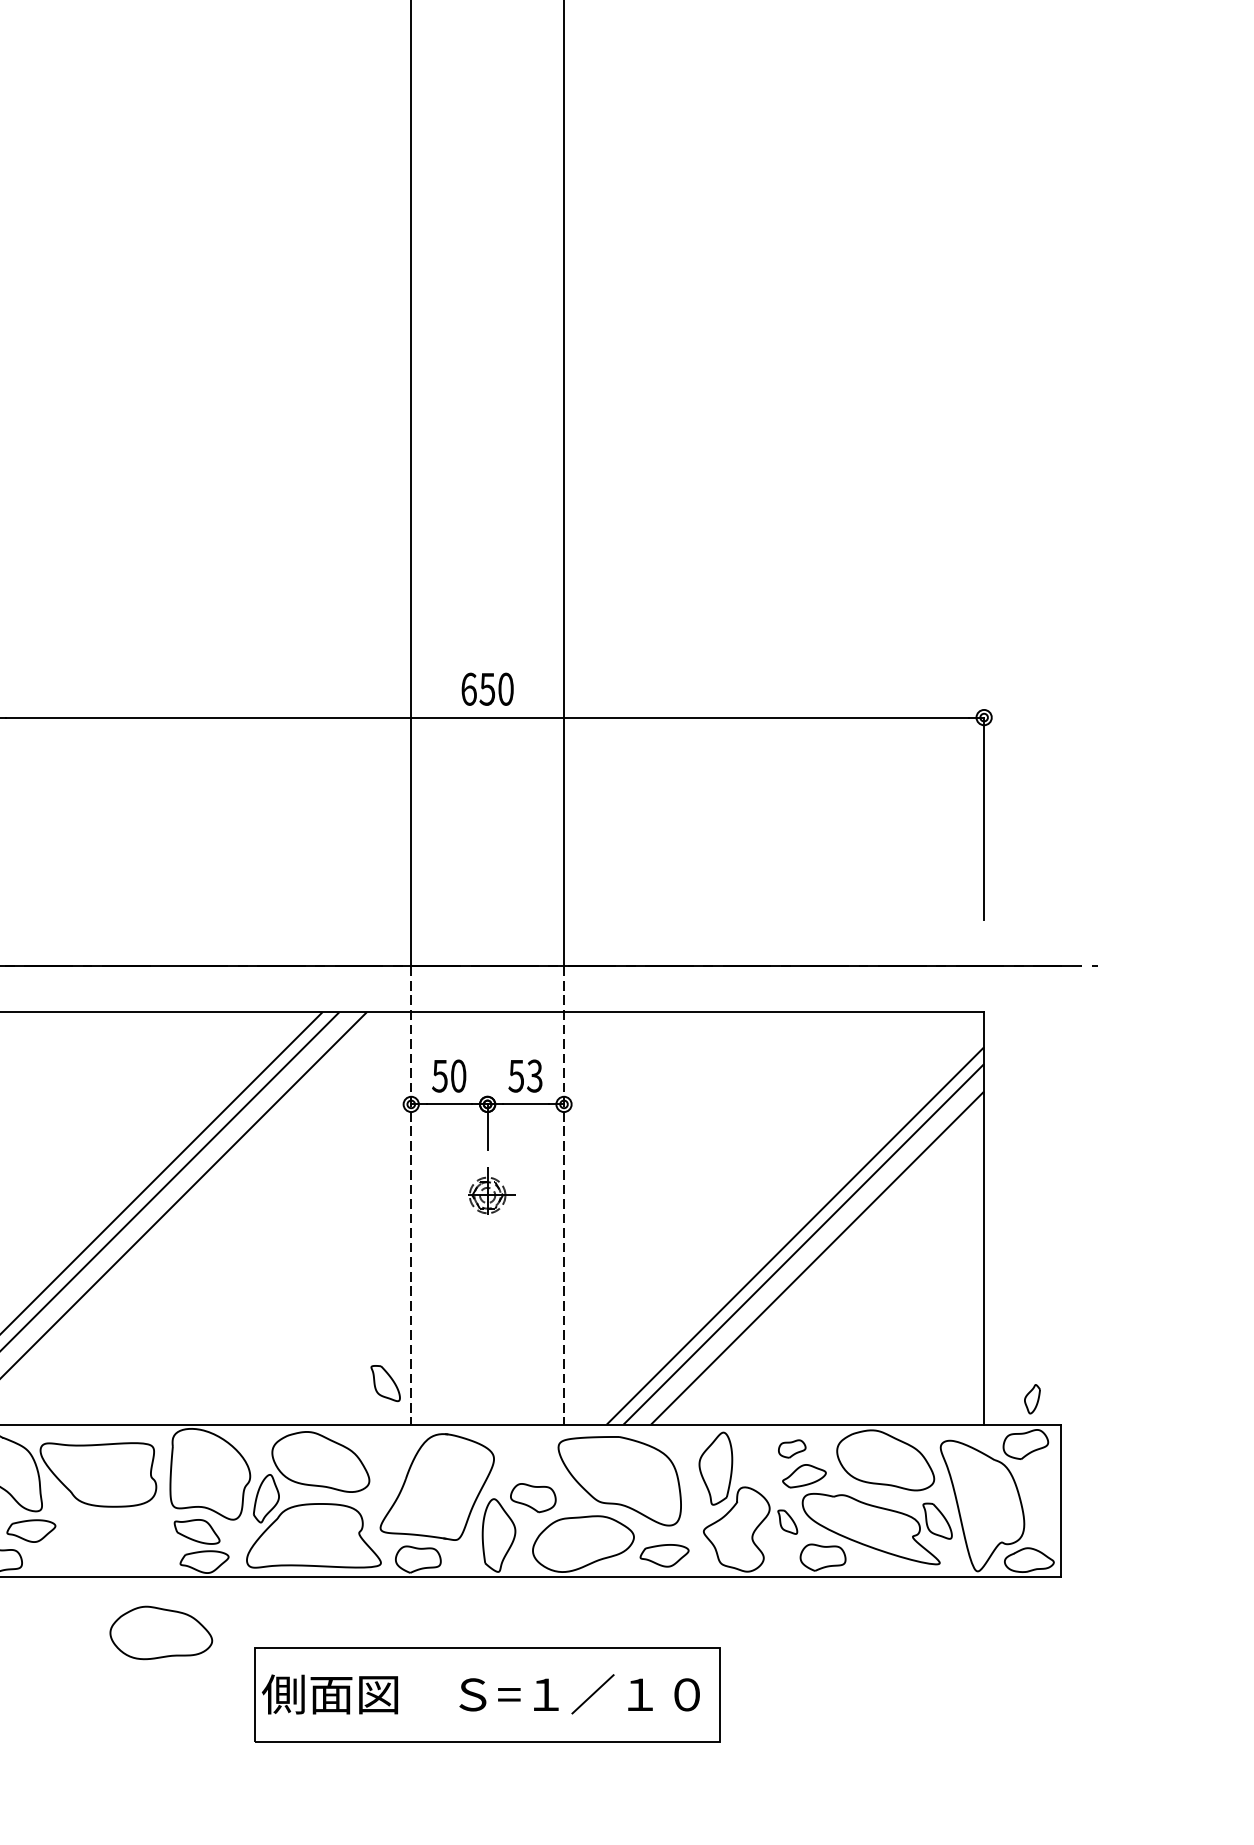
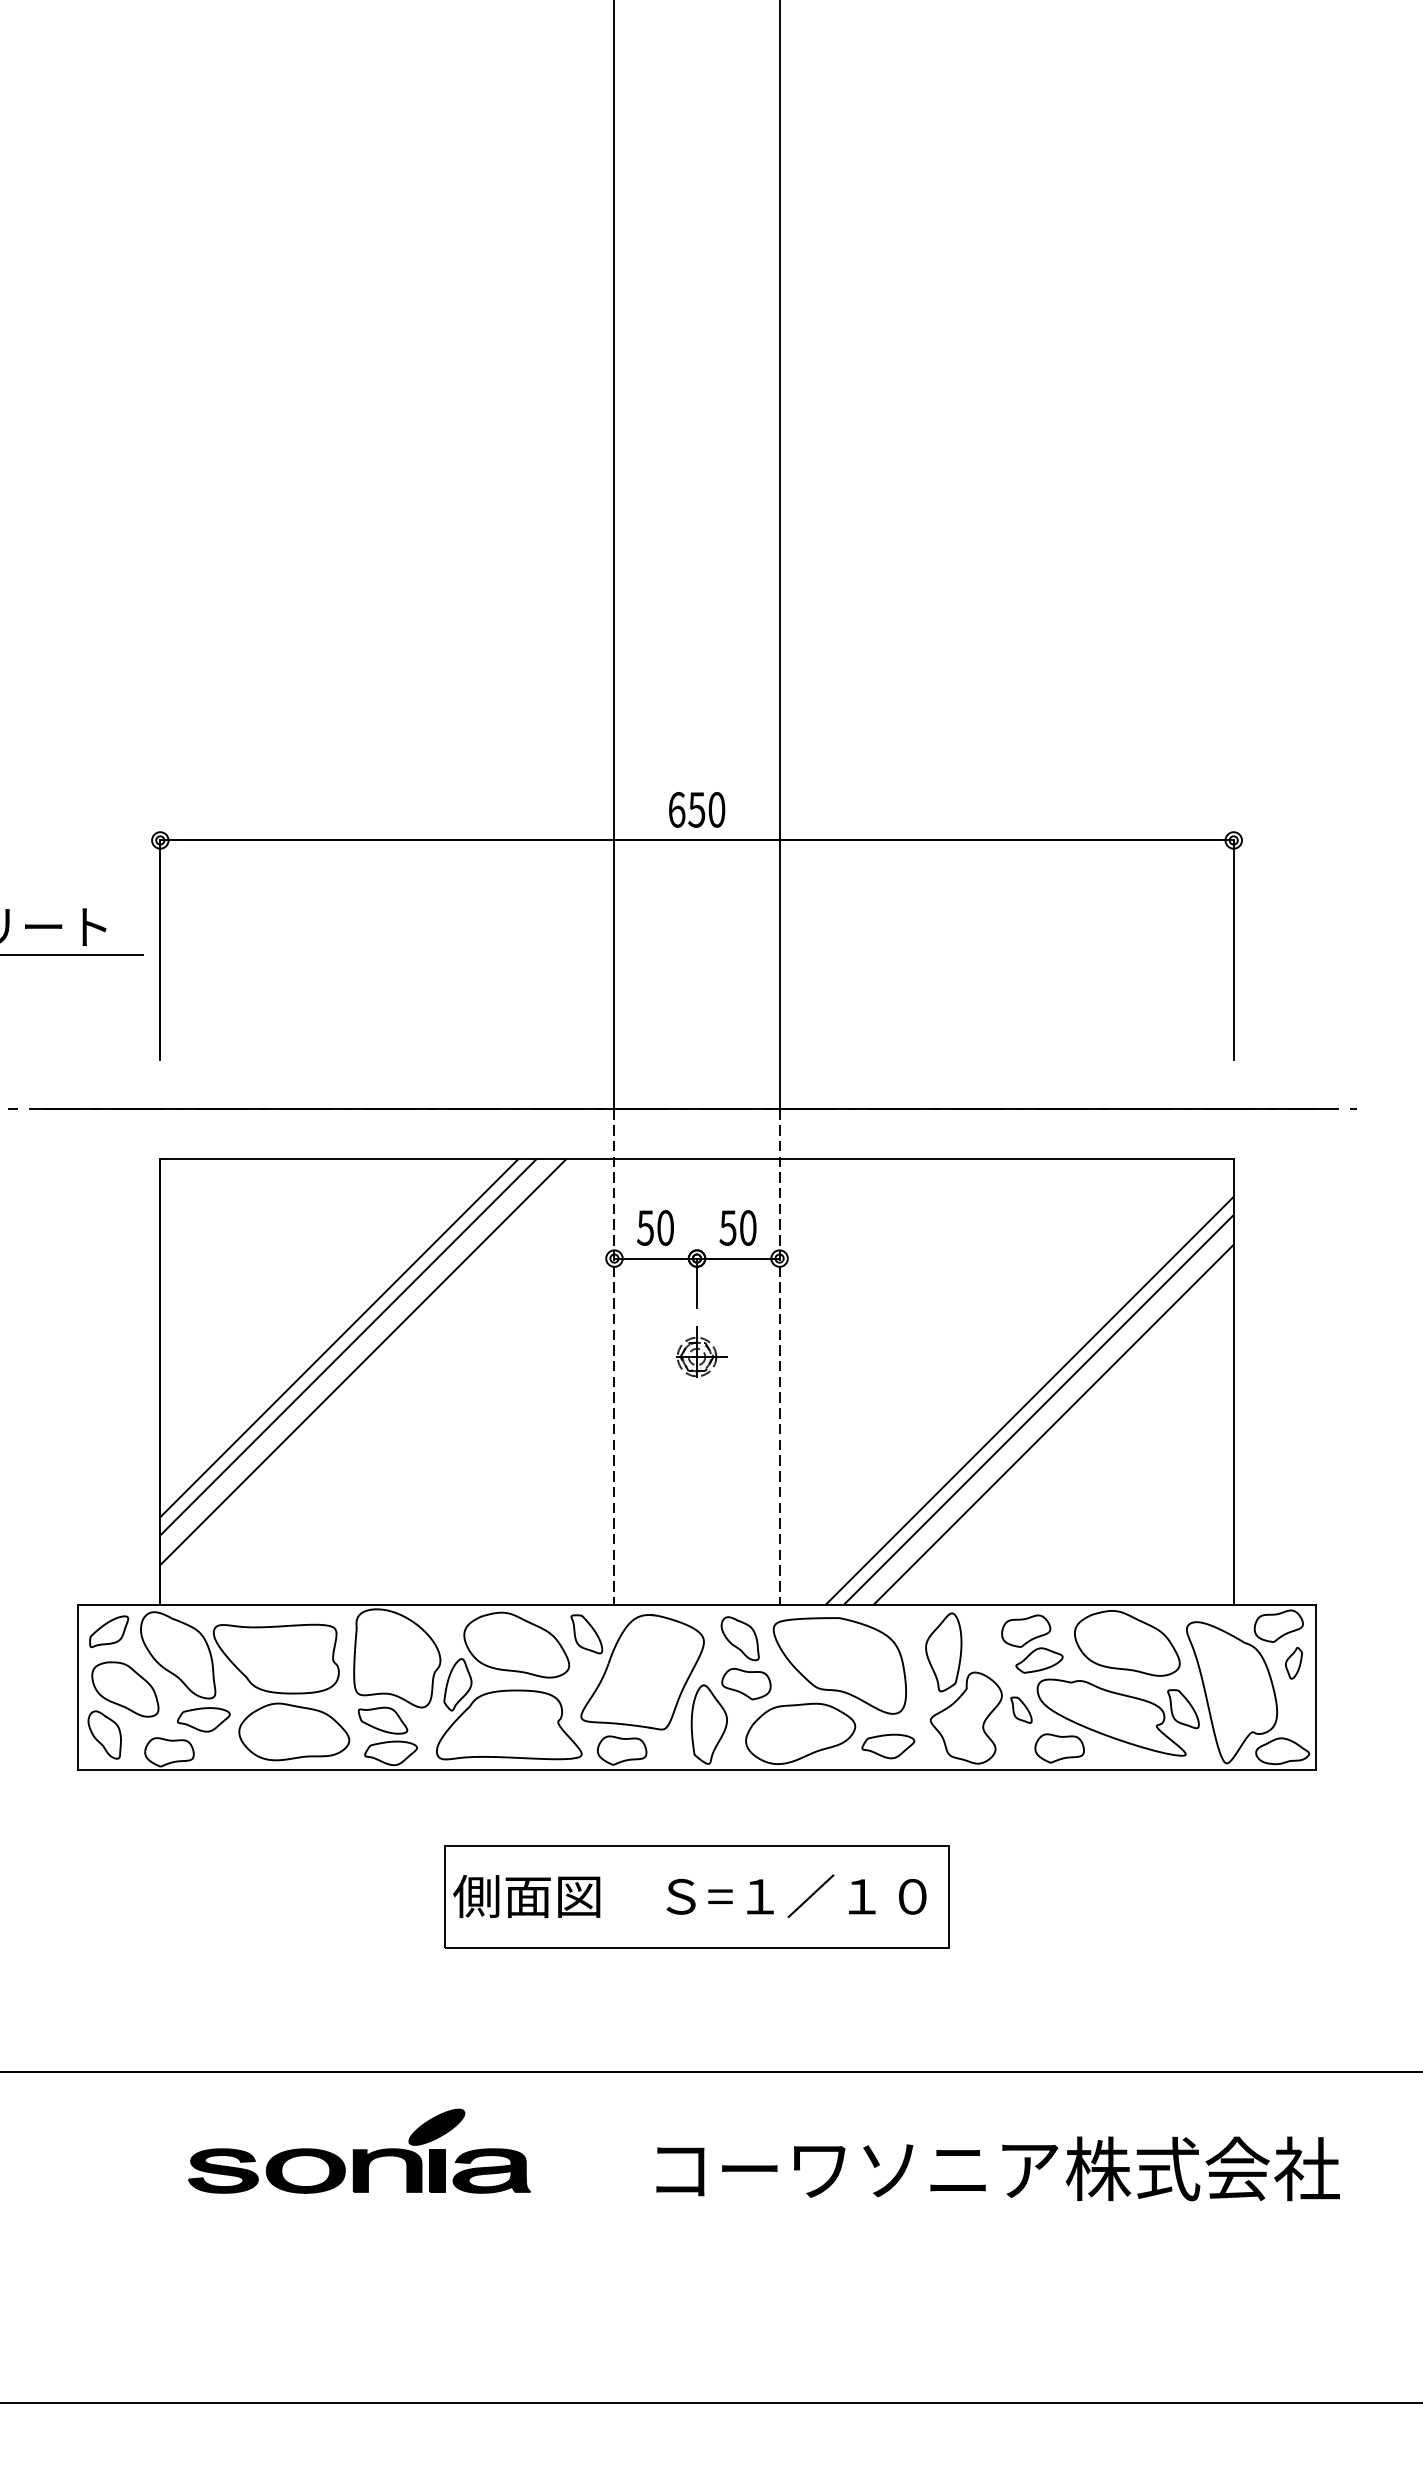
text: (534, 1075) -> (747, 1227), 53 -> 50
part: (385, 1383) -> (586, 1634), moved
part: (1032, 1399) -> (1294, 1663), moved
part: (792, 1448) -> (1026, 1630), size x1.67
curve: (522, 1461) -> (734, 1644), added
part: (161, 1632) -> (294, 1731), moved

